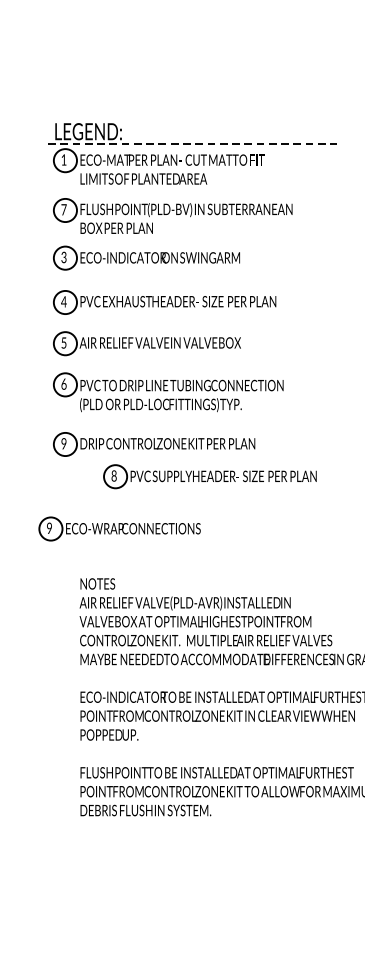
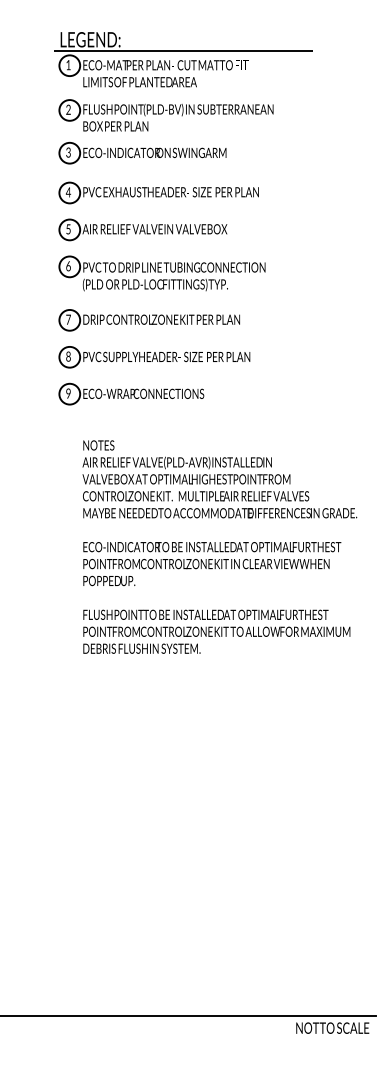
line: (193, 144) -> (184, 51), dashed -> solid
text: (63, 209) -> (68, 109), 7 -> 2
text: (63, 443) -> (68, 319), 9 -> 7
part: (210, 476) -> (154, 357), moved
part: (119, 528) -> (131, 393), moved

